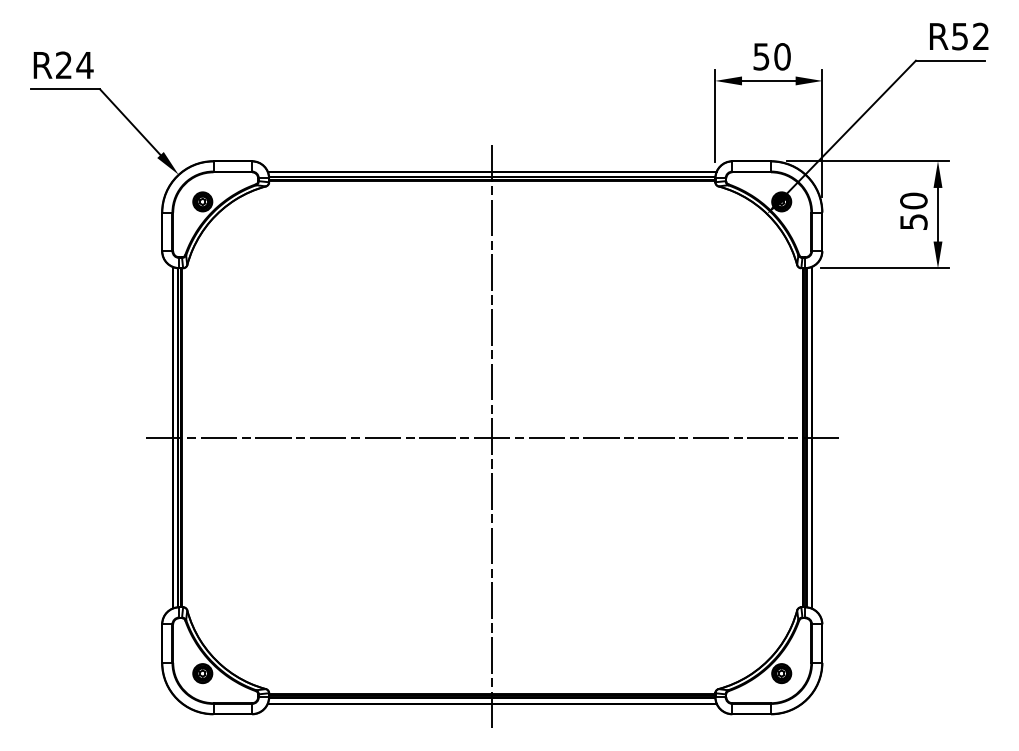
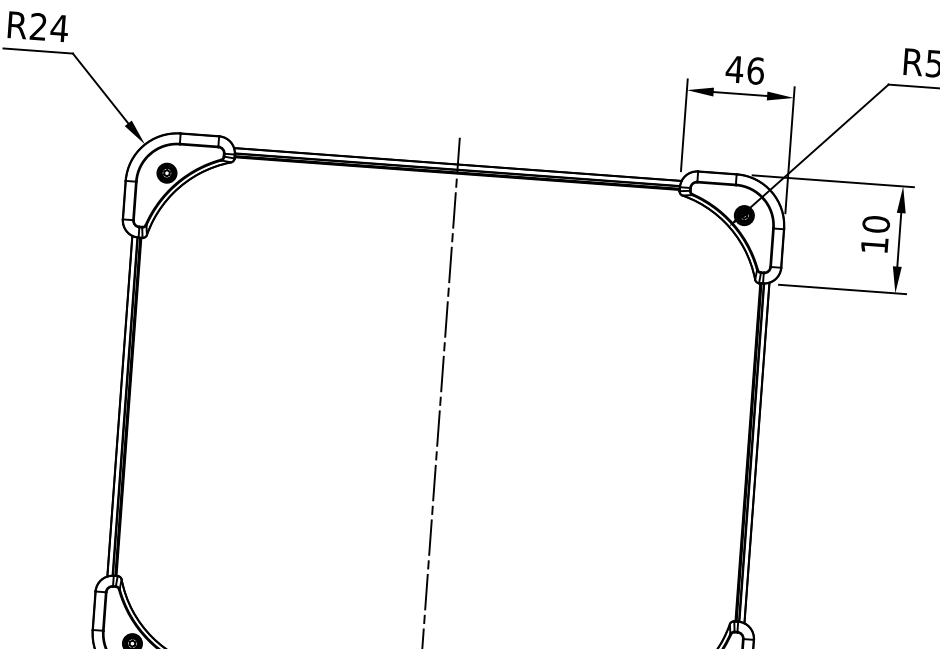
text: (771, 56) -> (744, 69), 50 -> 46
text: (913, 221) -> (874, 244), 50 -> 10
line: (491, 437) -> (437, 429), removed

